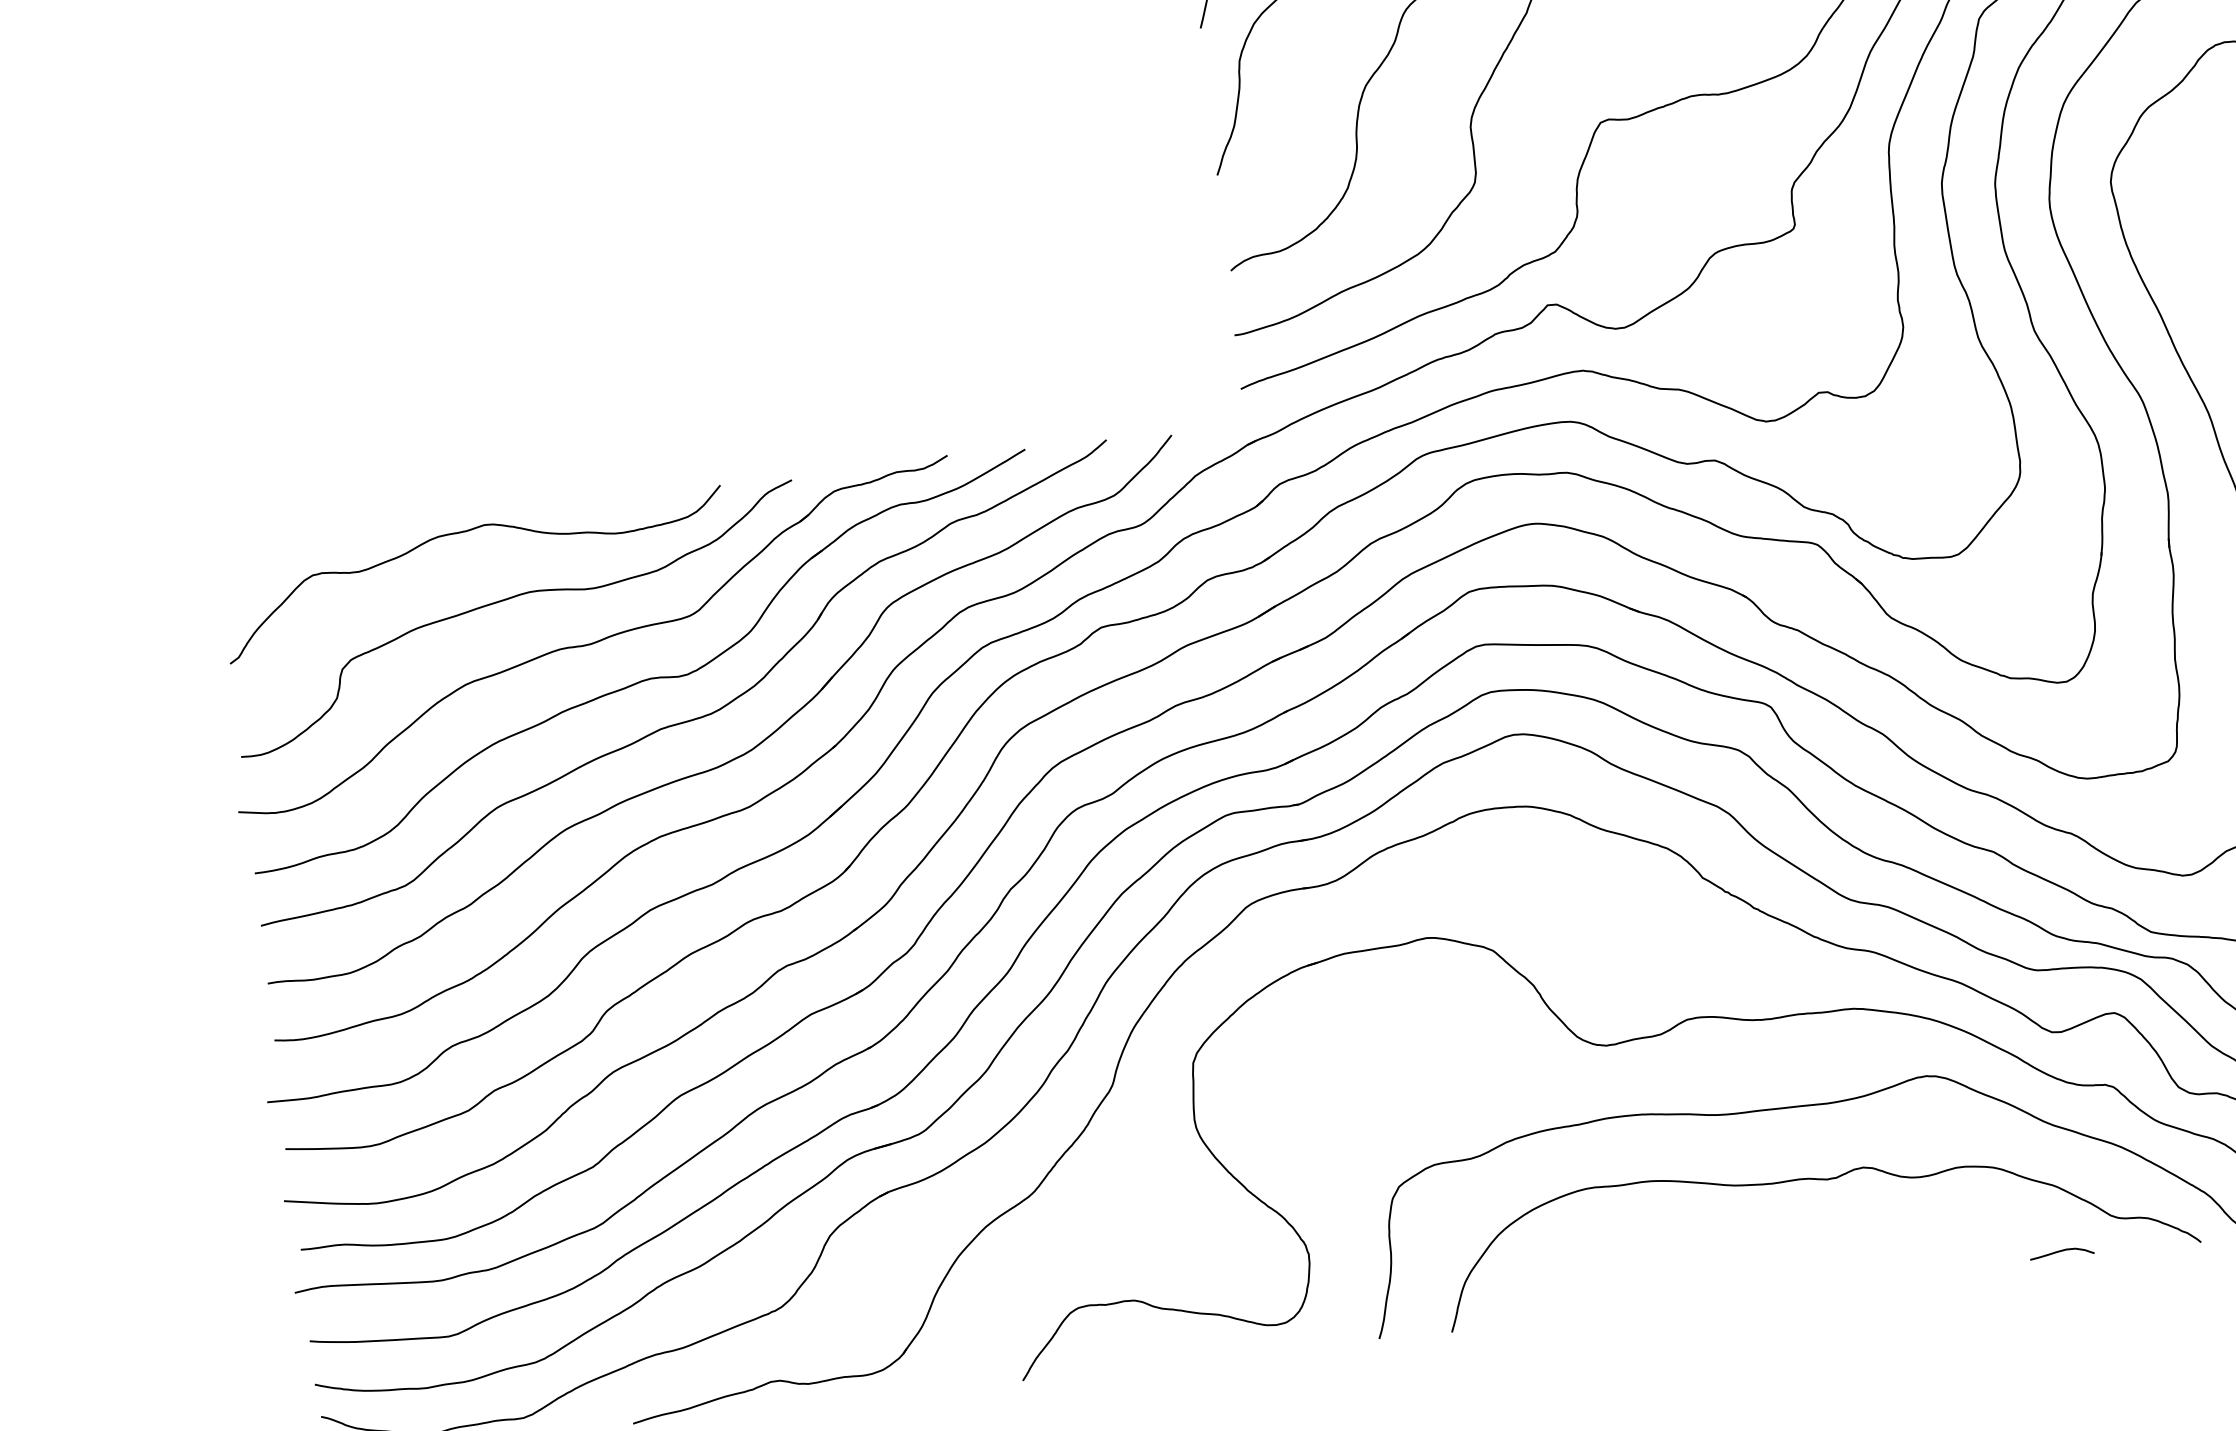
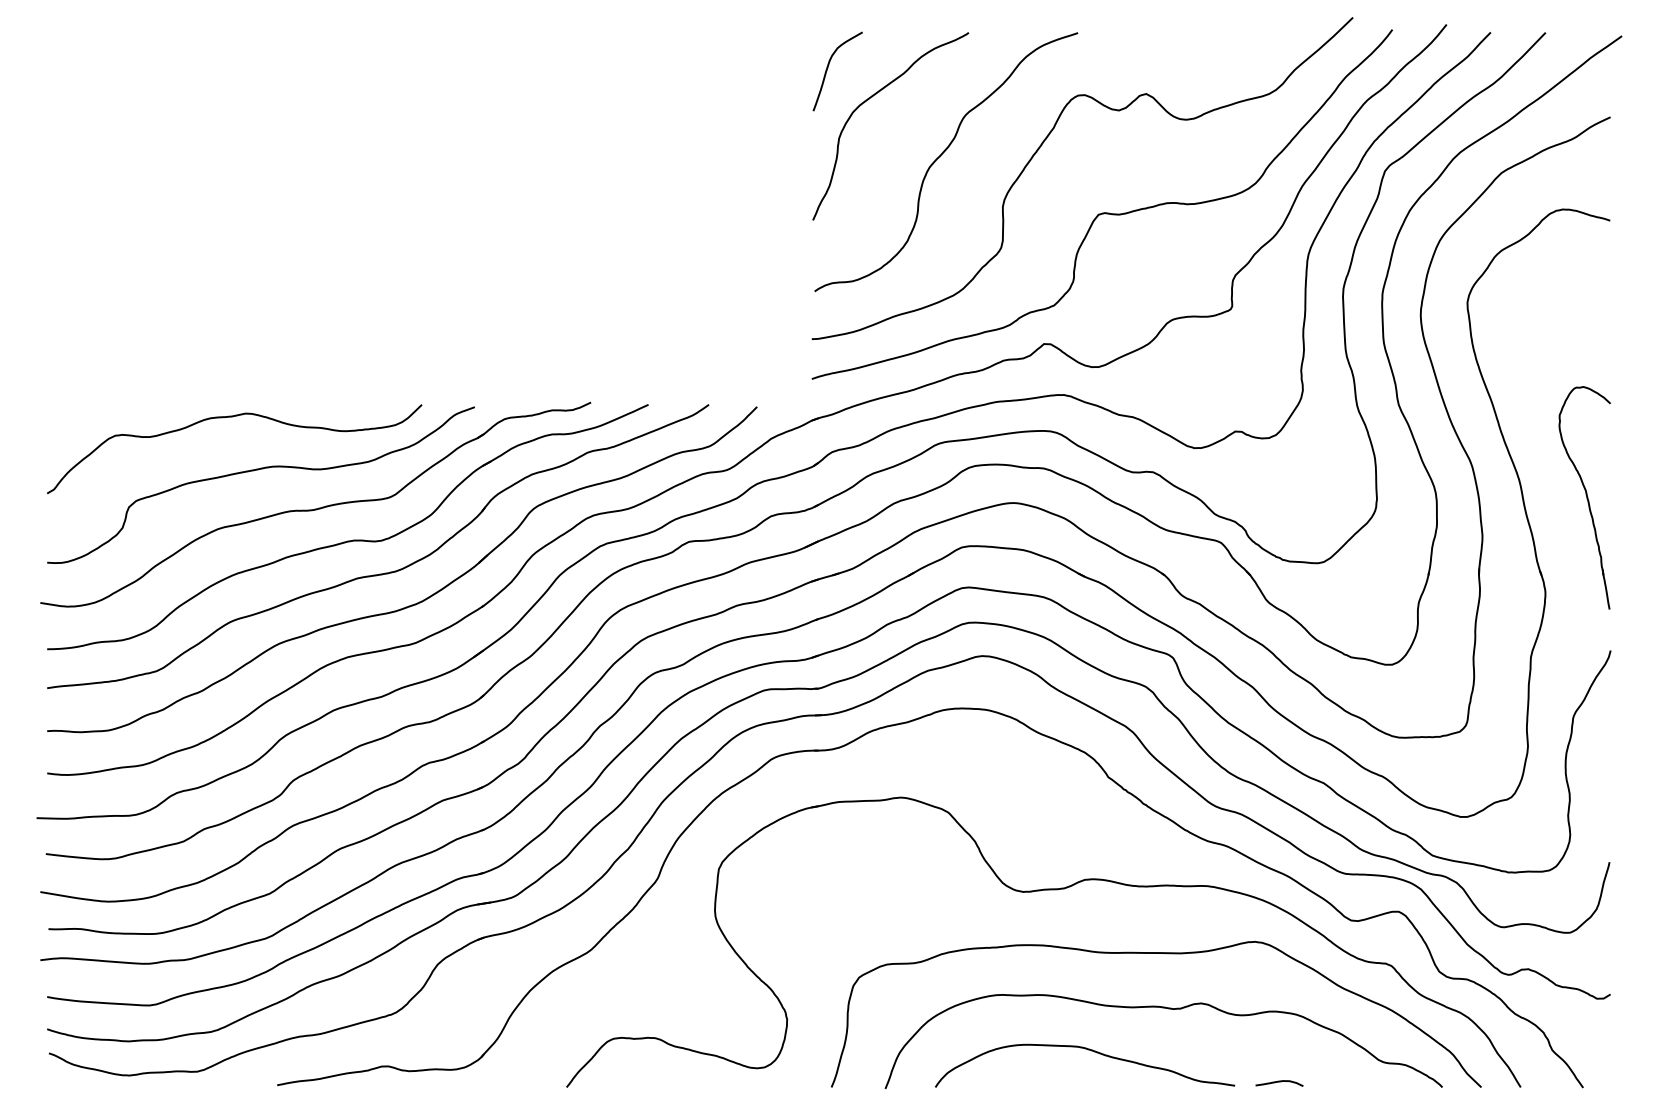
curve: (1723, 1249) -> (1091, 1051), added
curve: (2061, 1252) -> (1279, 1082), moved

